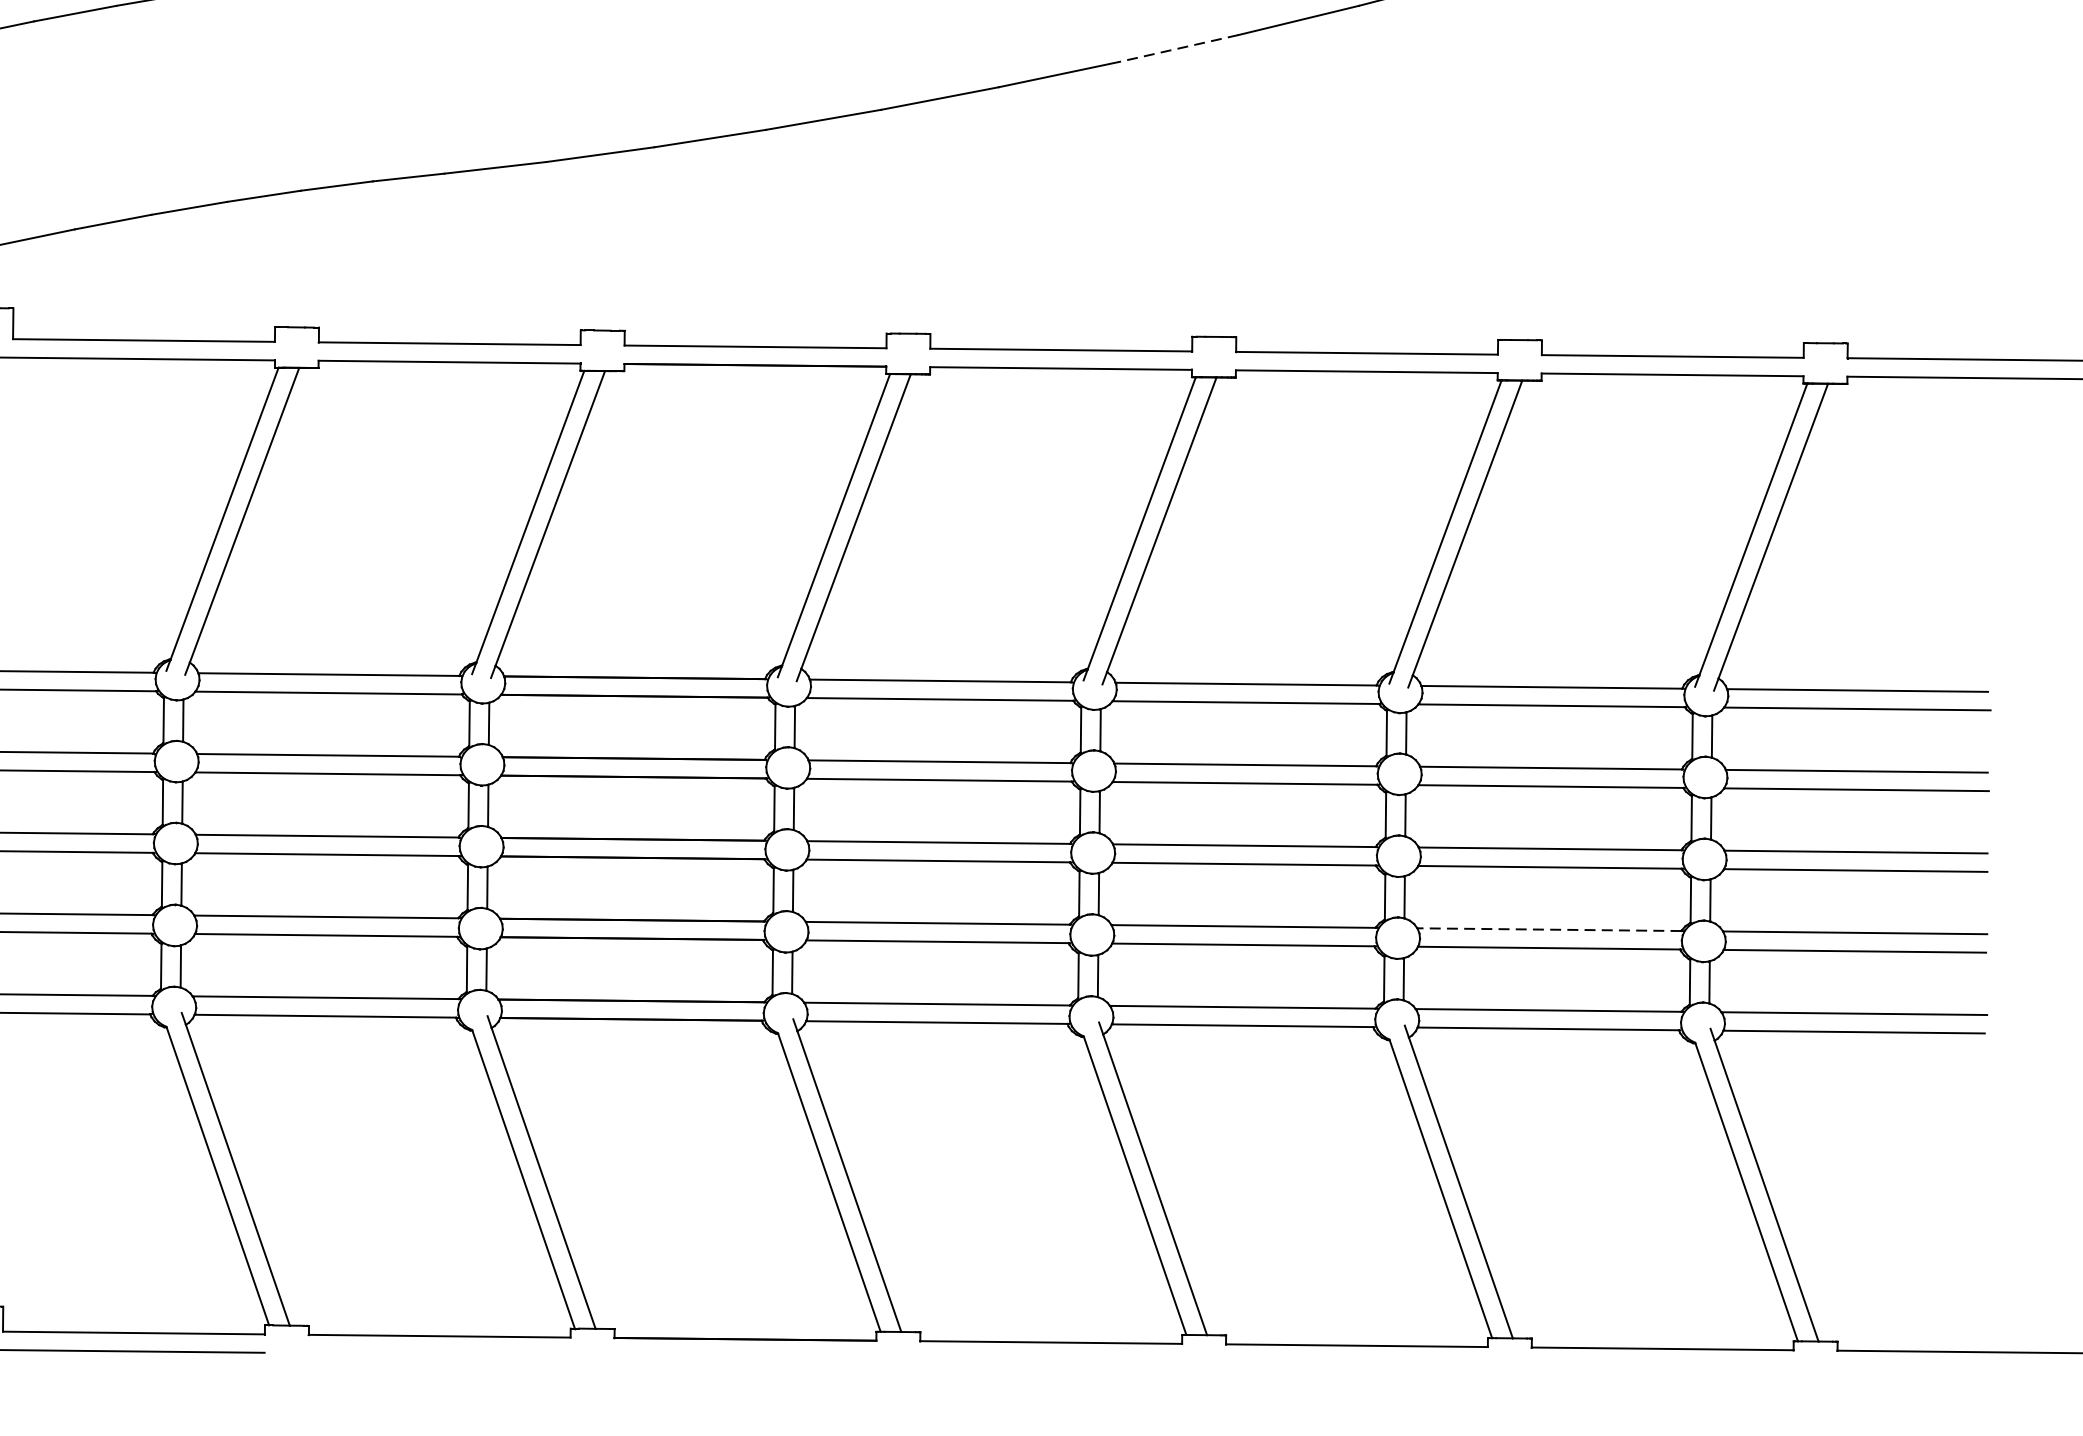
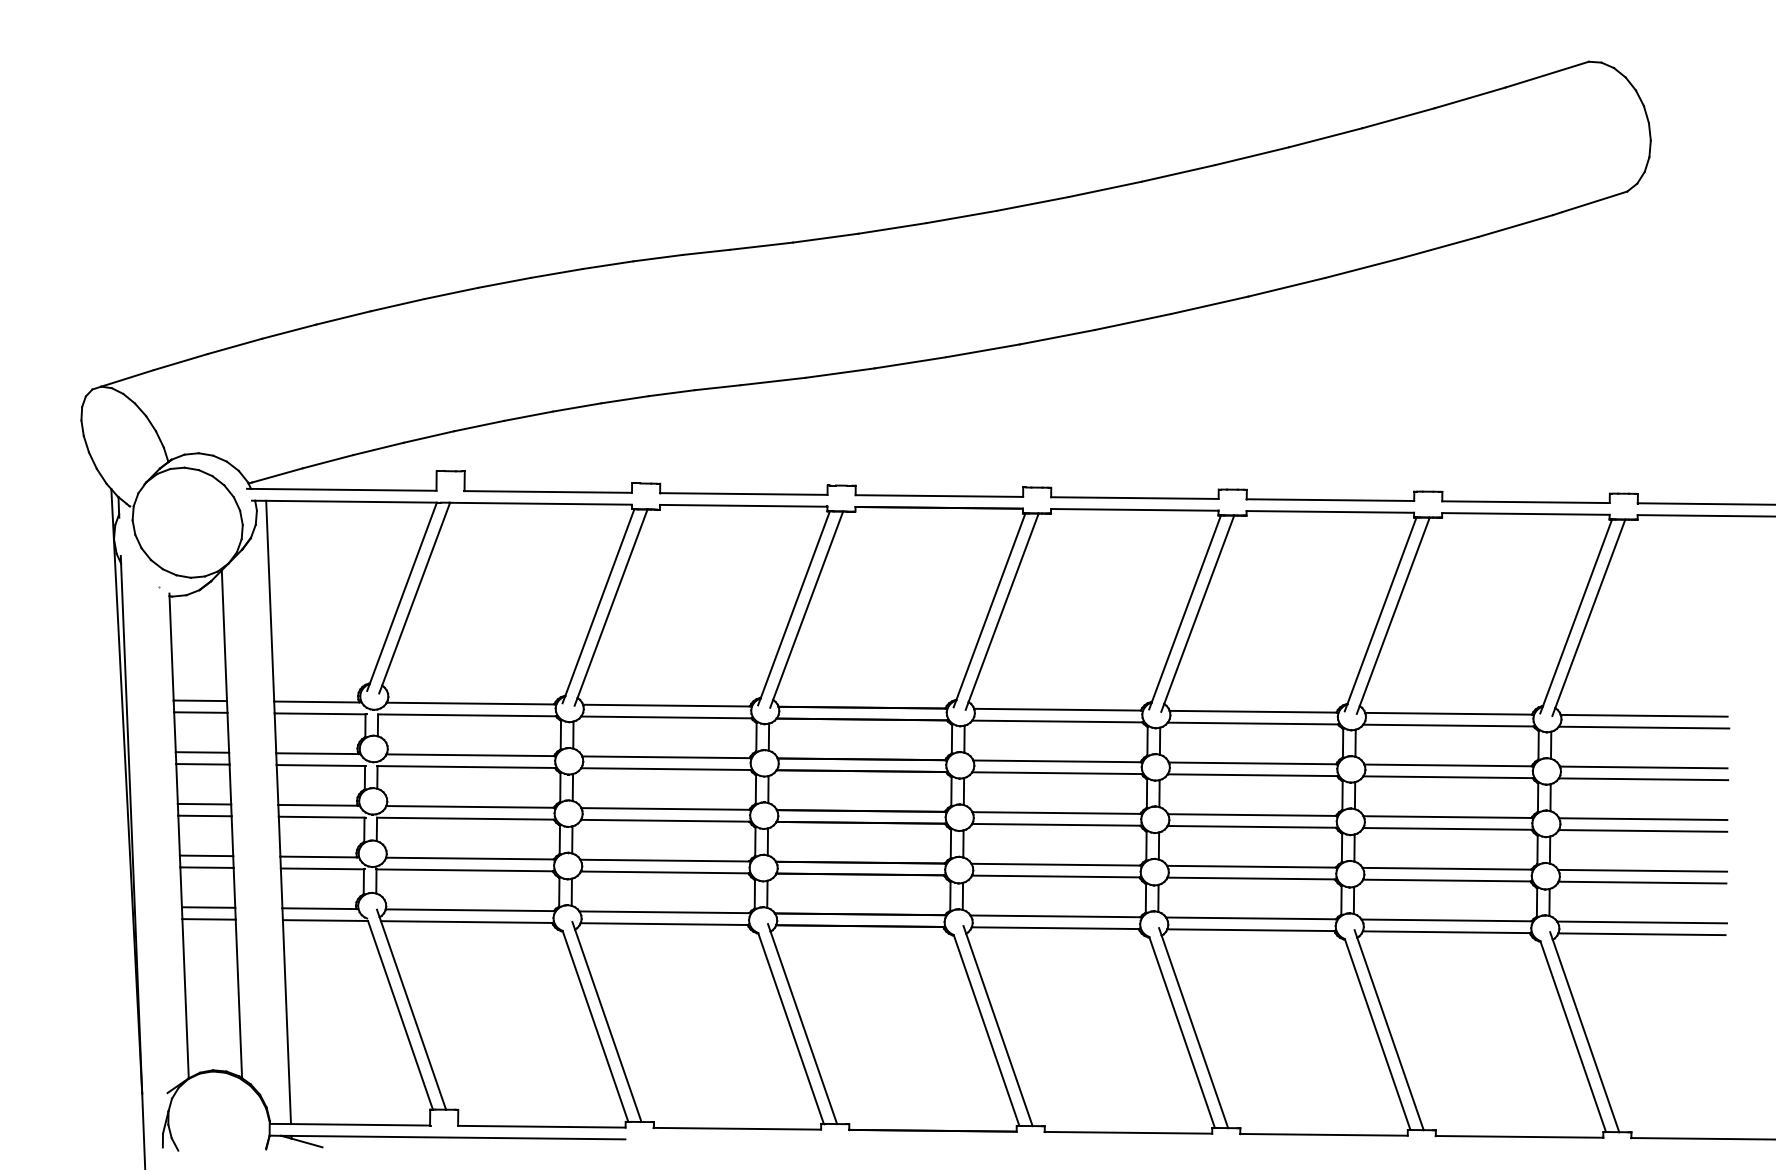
line: (1177, 48) -> (1209, 305), dashed -> solid
line: (1548, 929) -> (1446, 868), dashed -> solid

